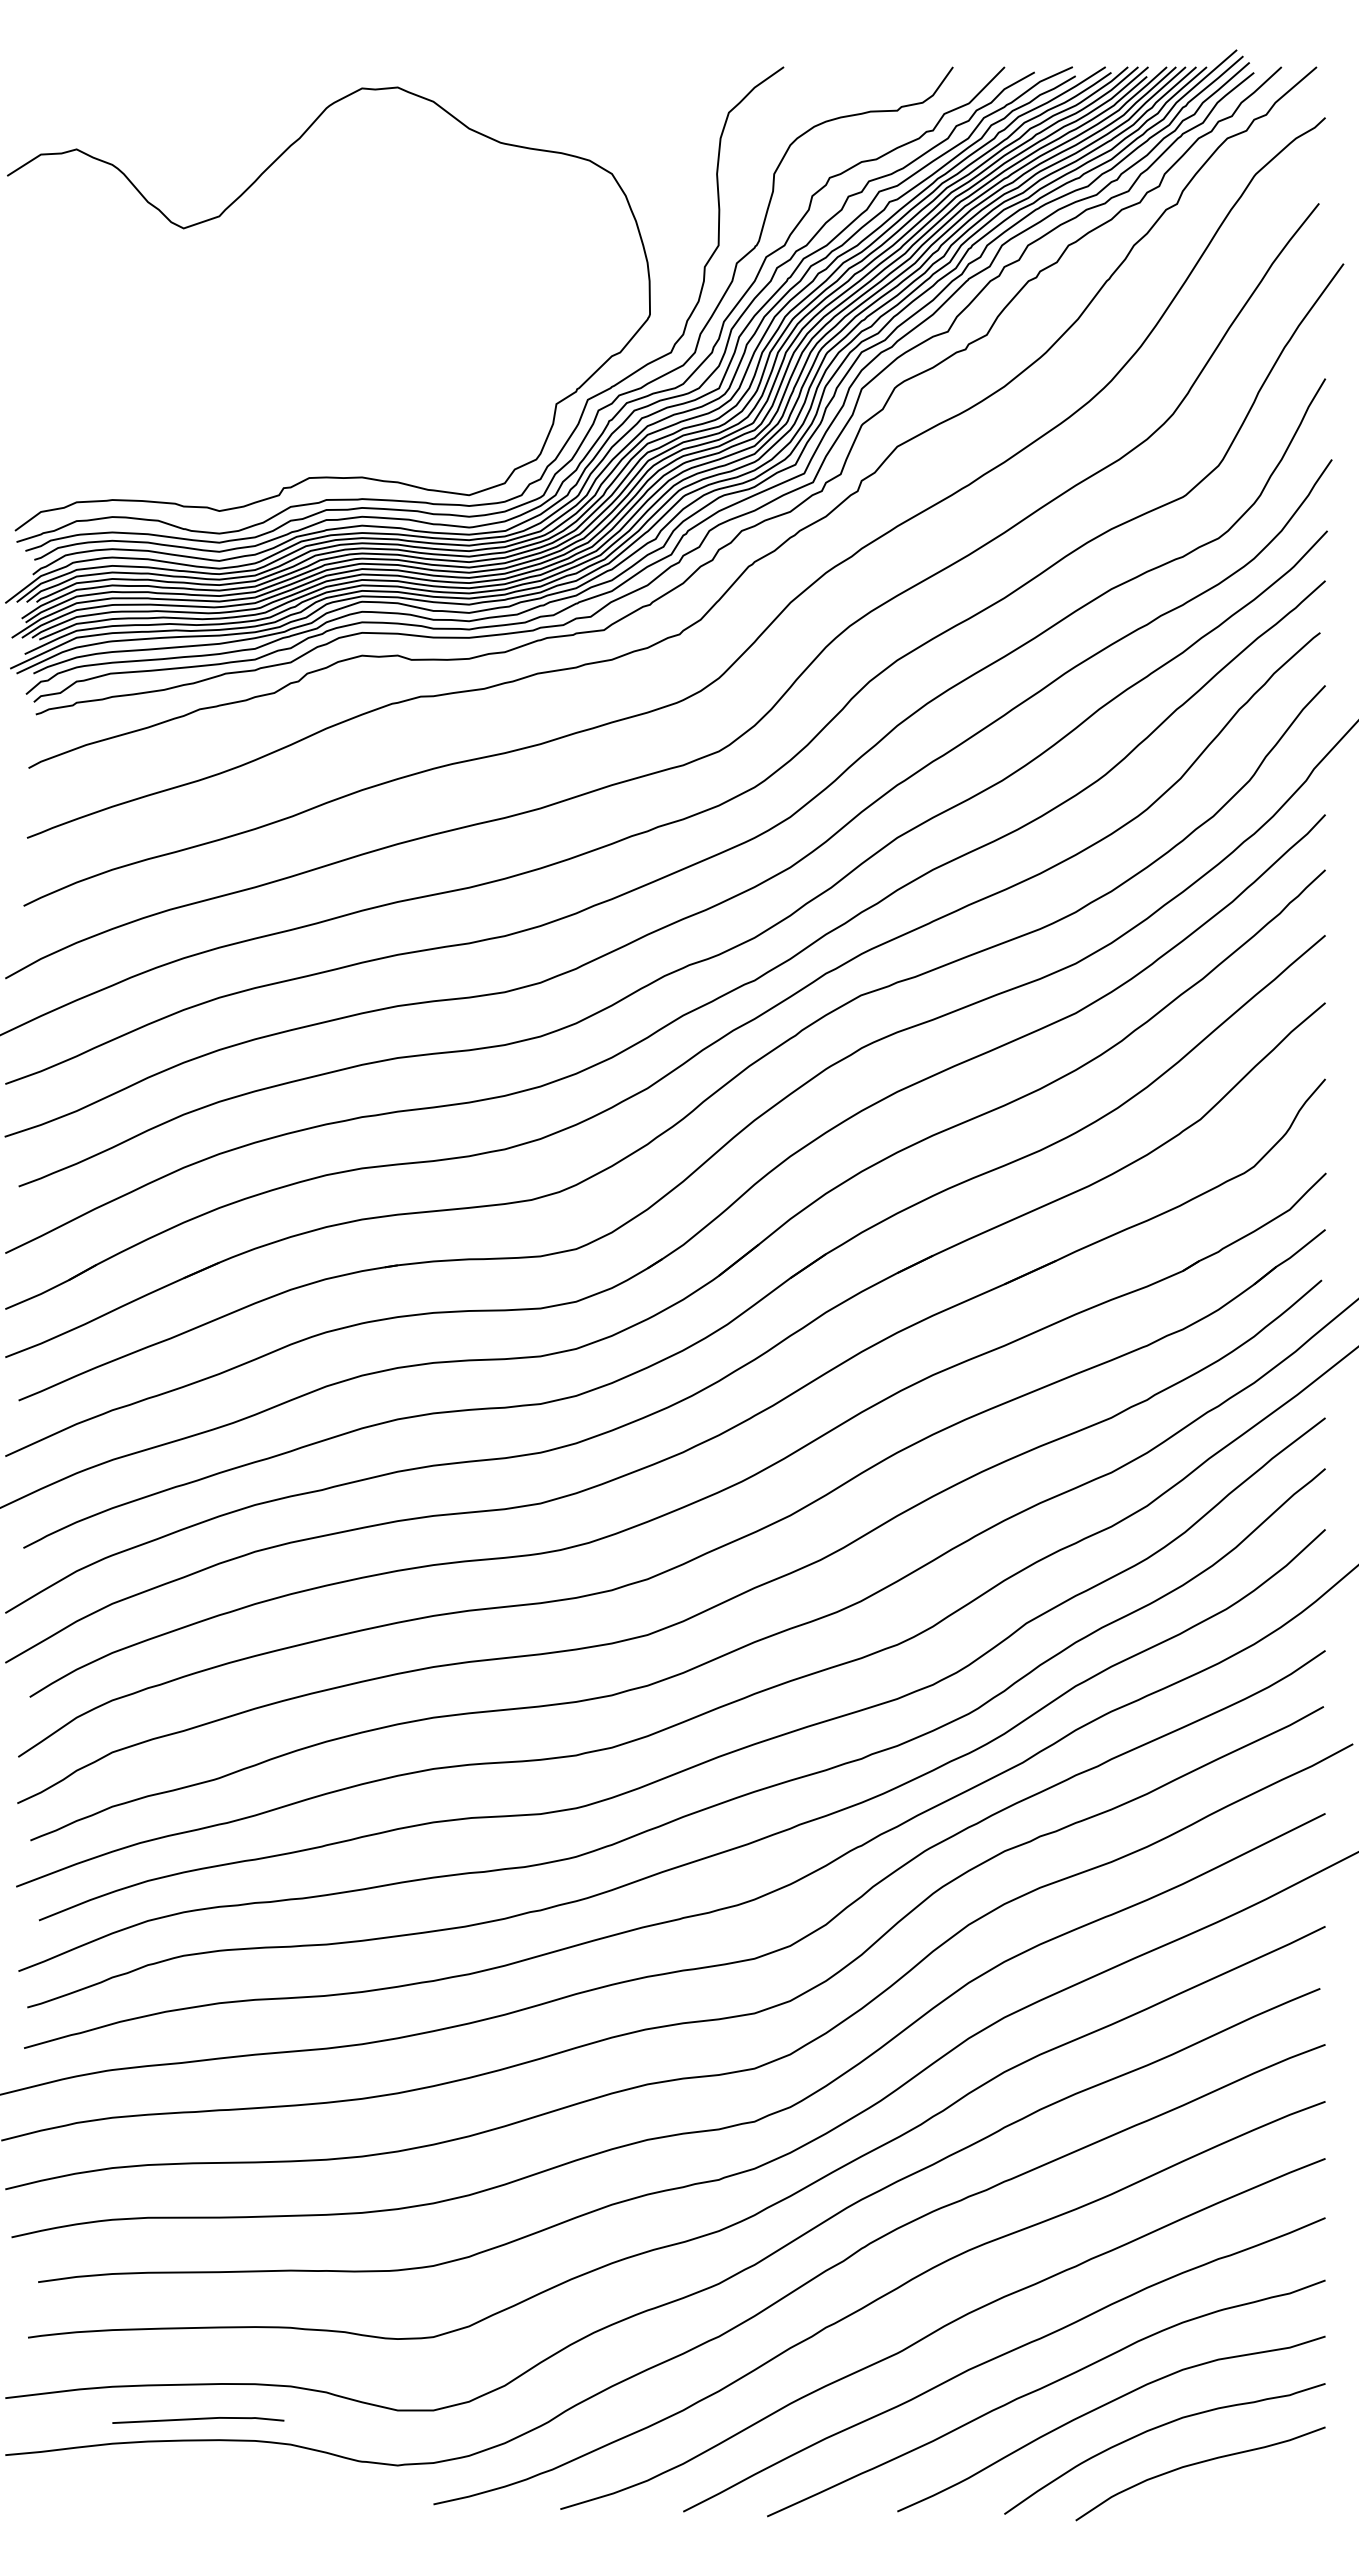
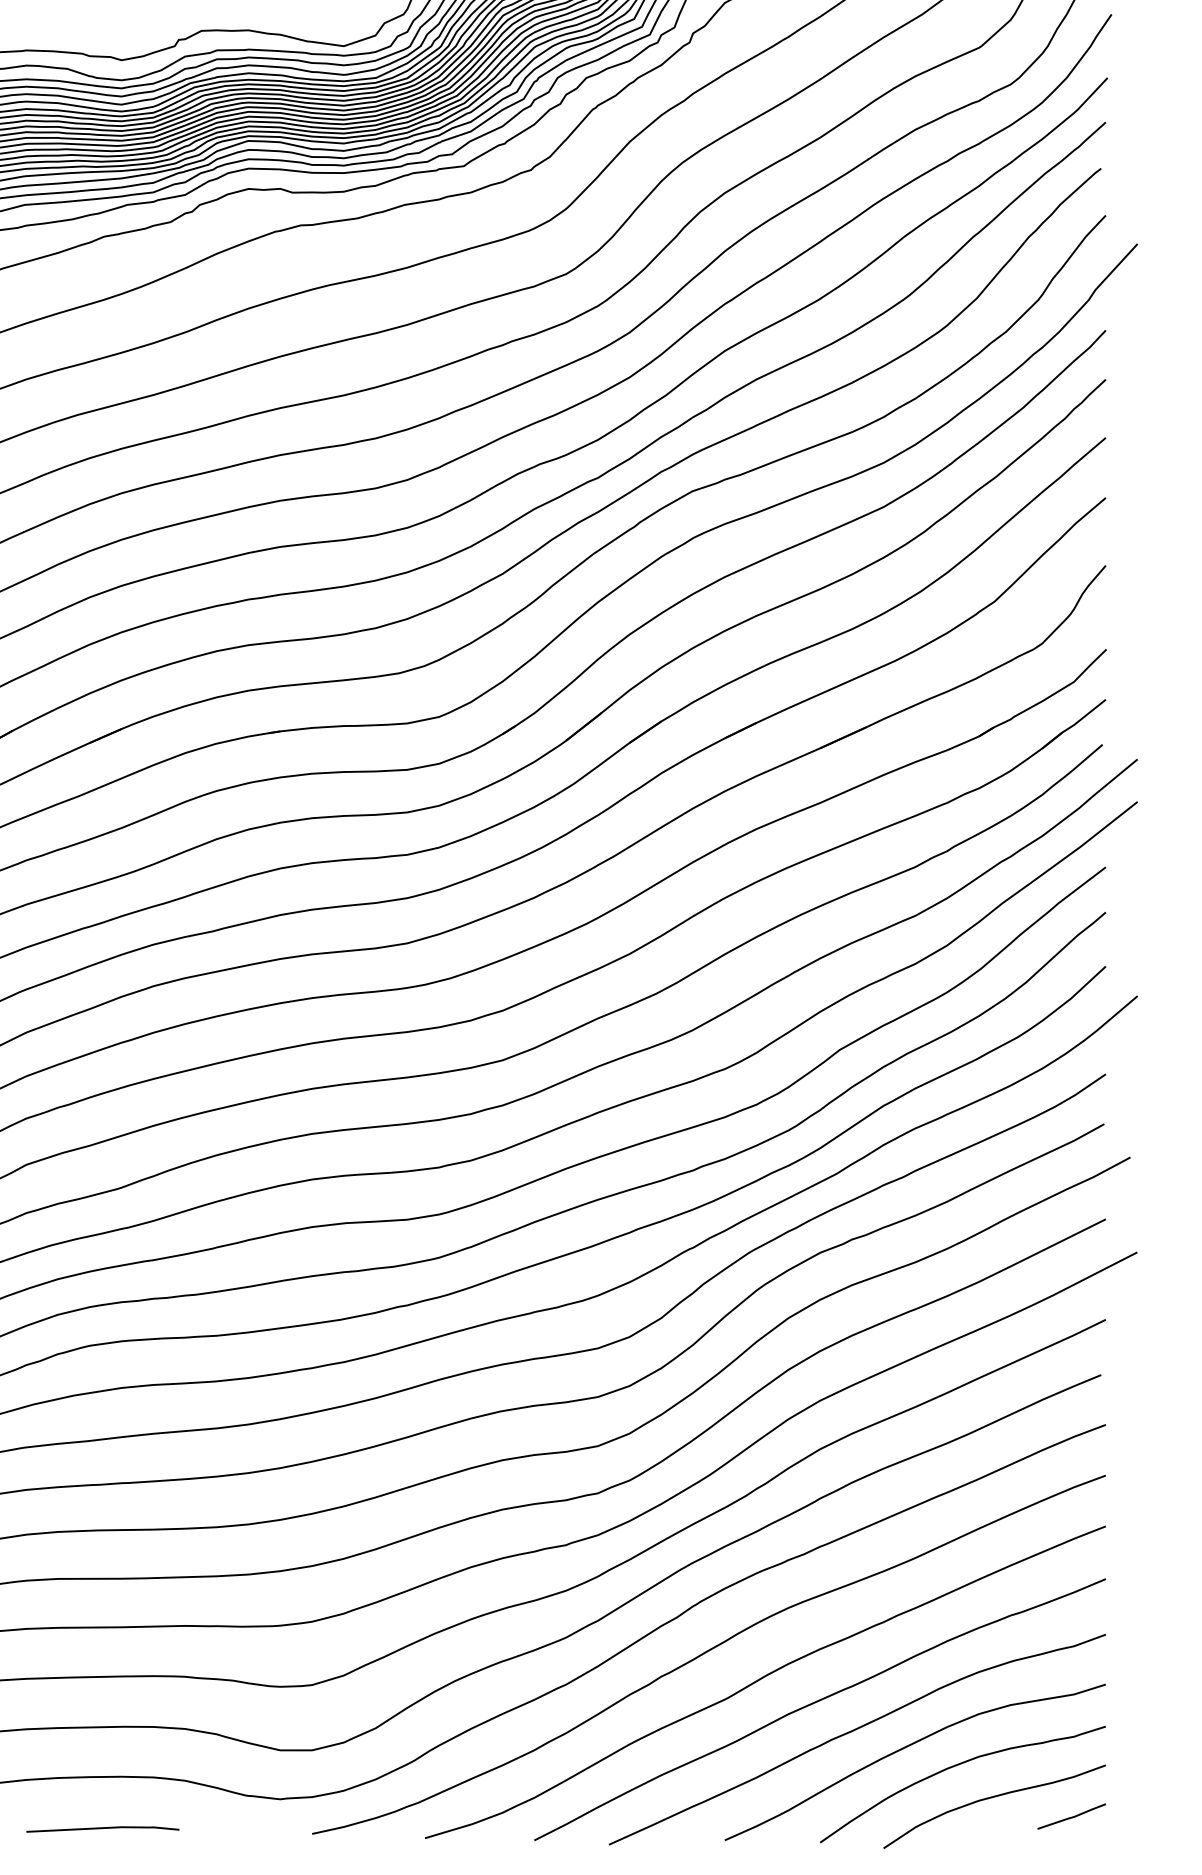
line: (198, 2419) -> (103, 1828), moved
line: (1286, 2485) -> (1071, 1817), added

